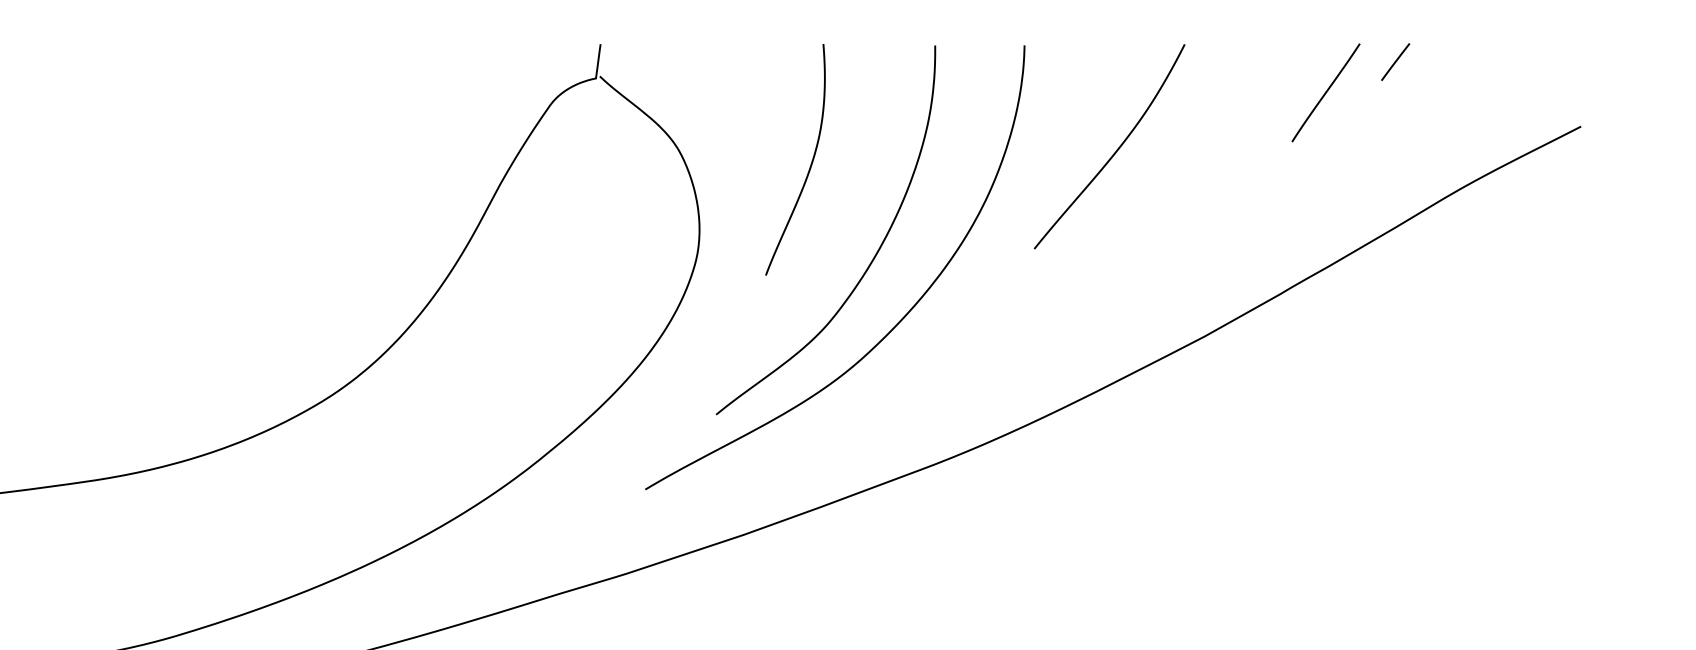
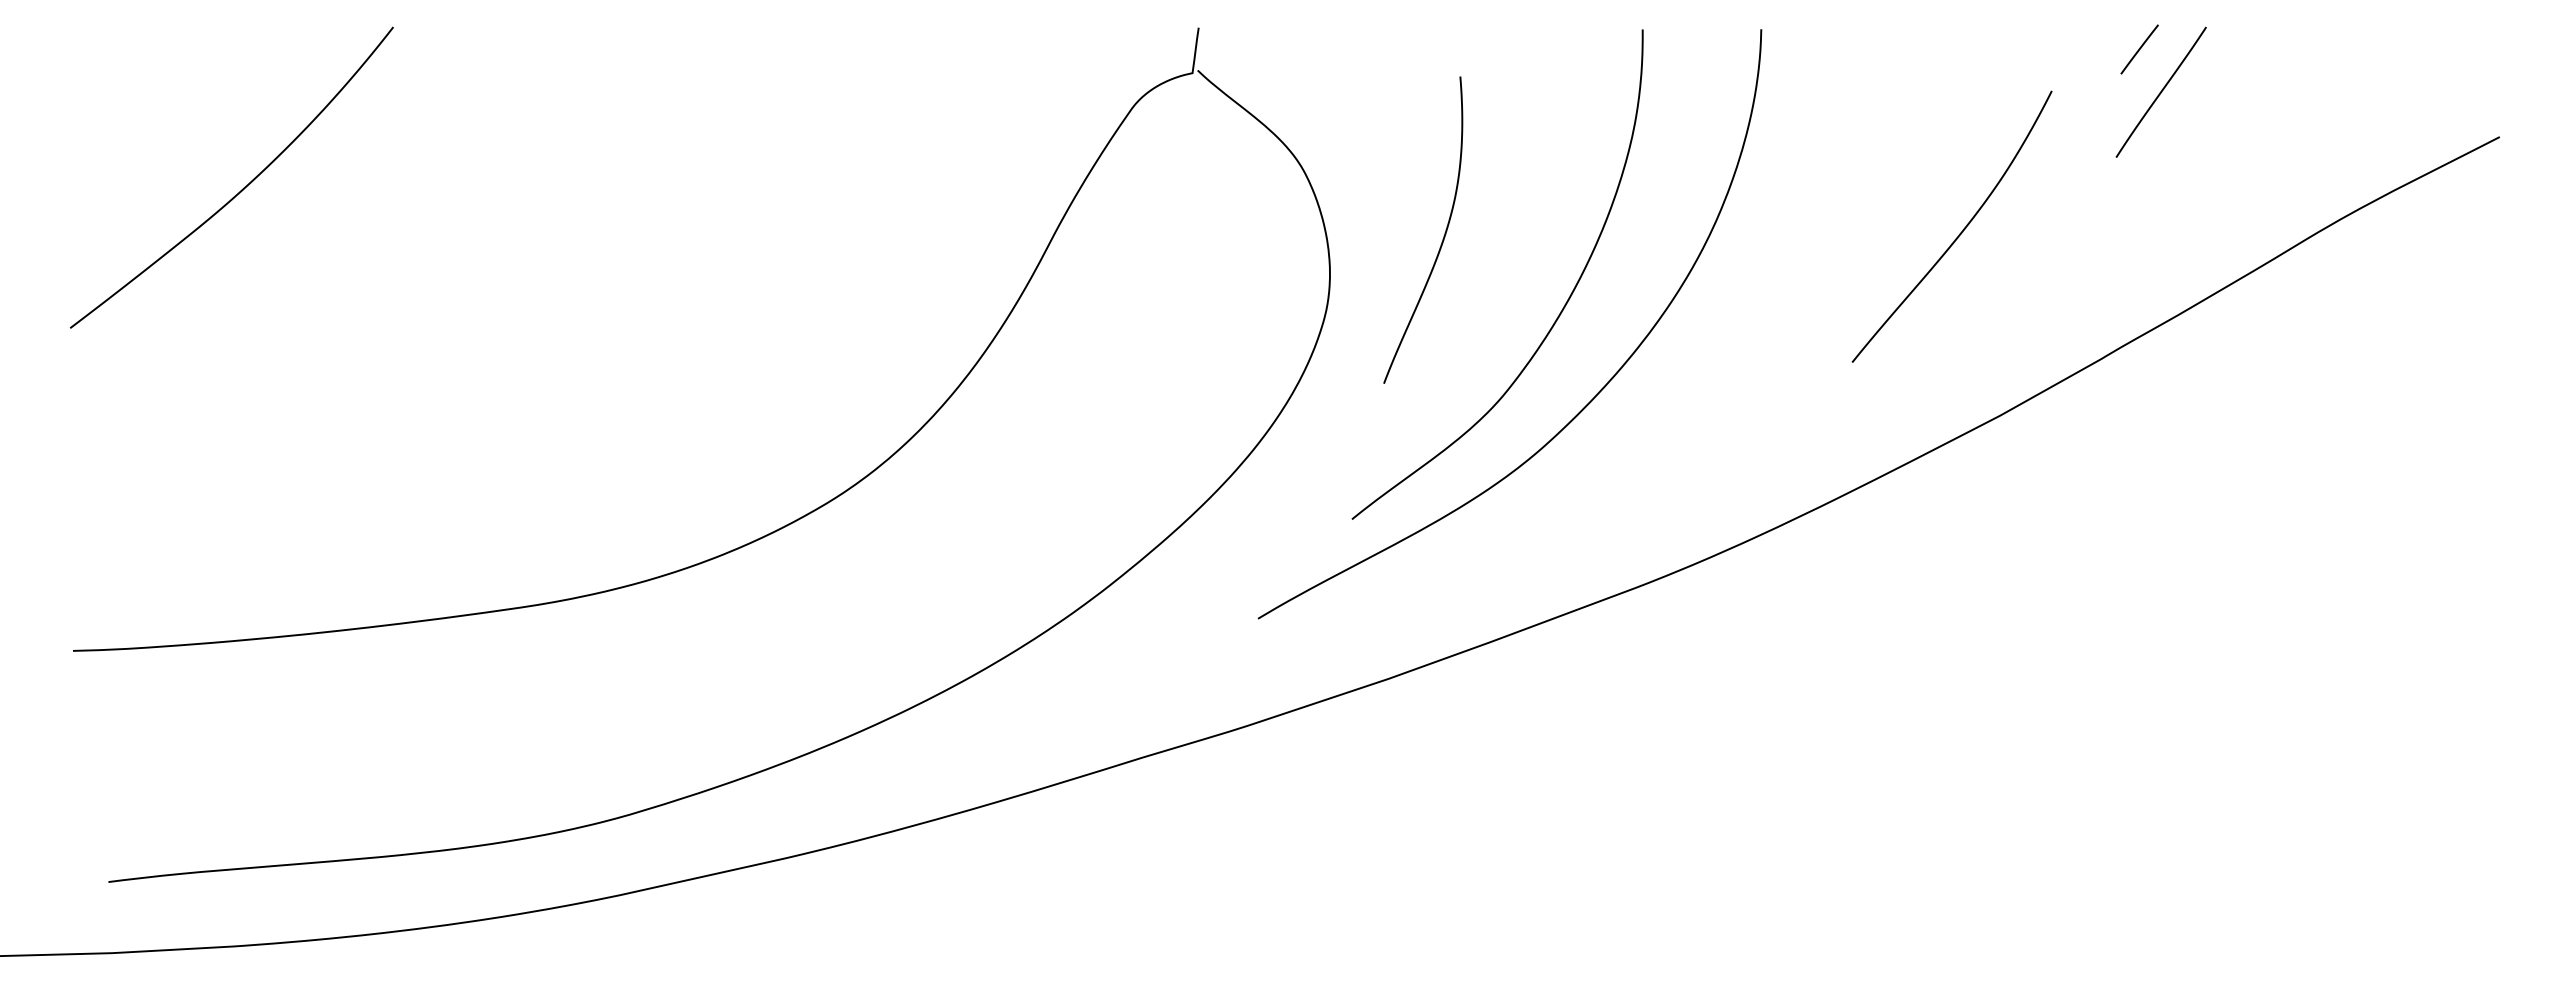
line: (1395, 62) -> (2139, 49), moved
curve: (1115, 151) -> (1959, 233), moved
curve: (810, 164) -> (1443, 236), moved

